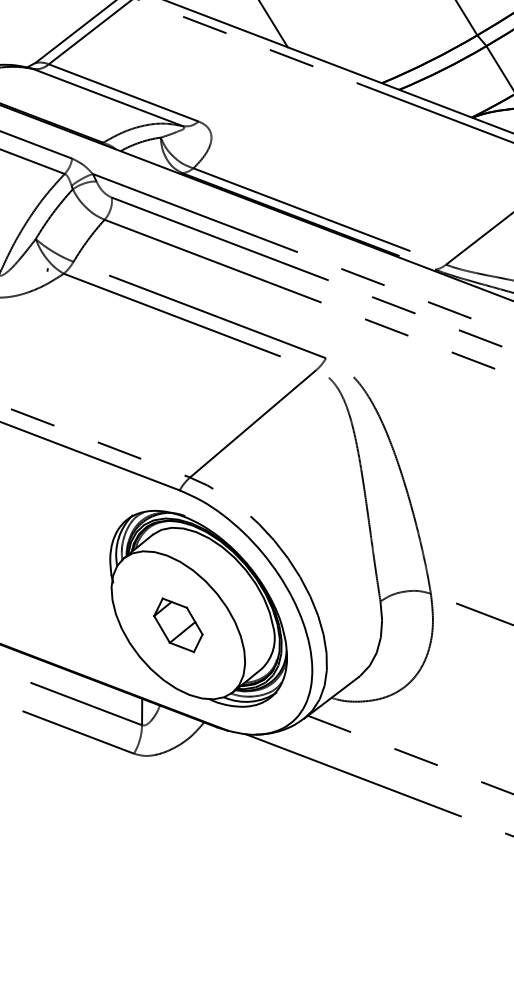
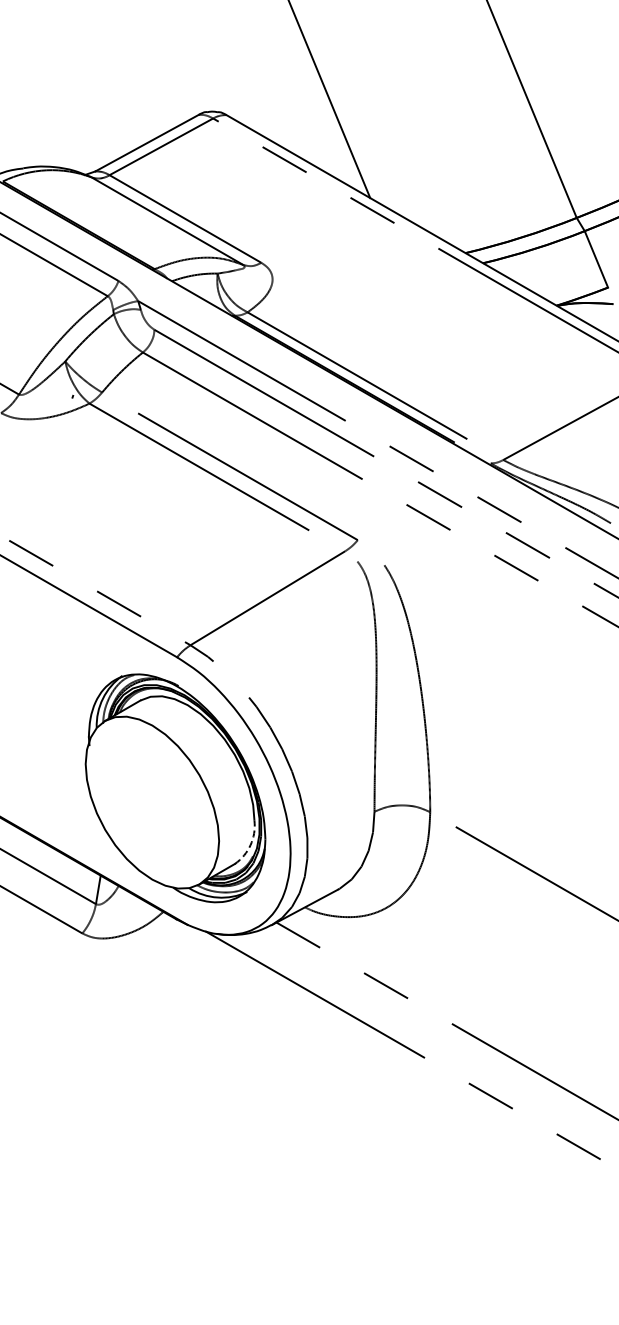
part: (177, 625) -> (151, 802), removed
arc: (273, 649) -> (250, 845), solid -> dashed

